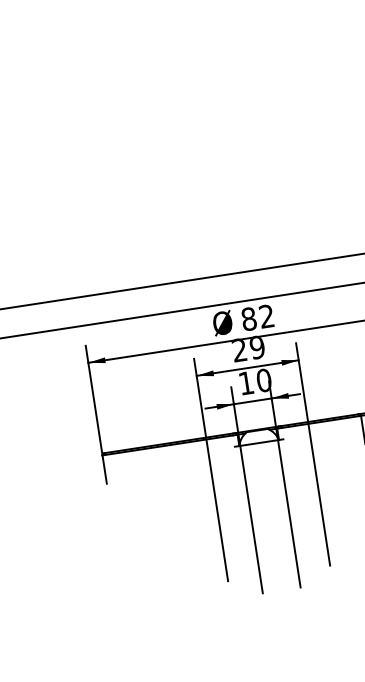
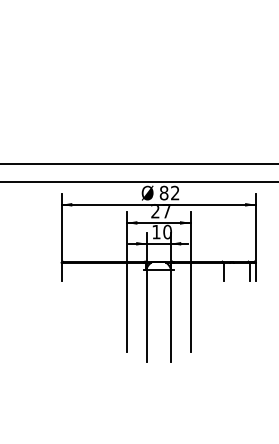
text: (257, 349) -> (166, 212), 29 -> 27

